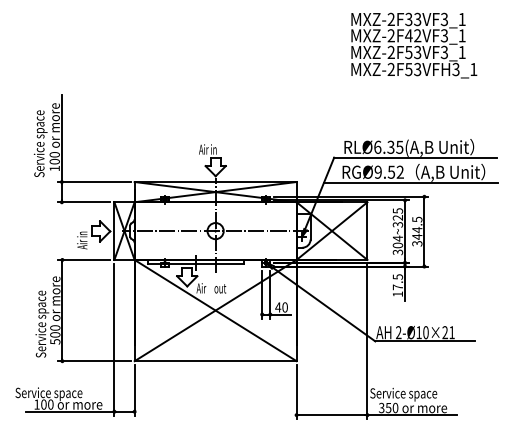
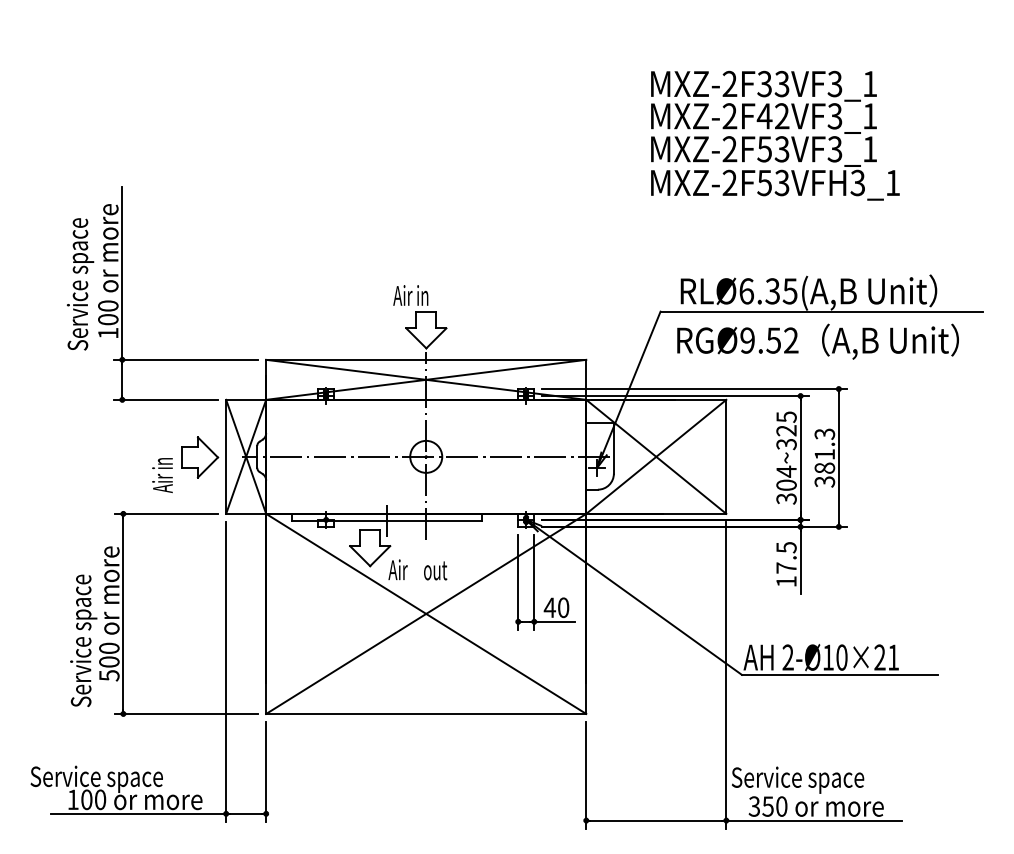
text: (414, 45) -> (775, 135), moved
line: (410, 182) -> (811, 360), removed
text: (417, 227) -> (825, 449), 344.5 -> 381.3

